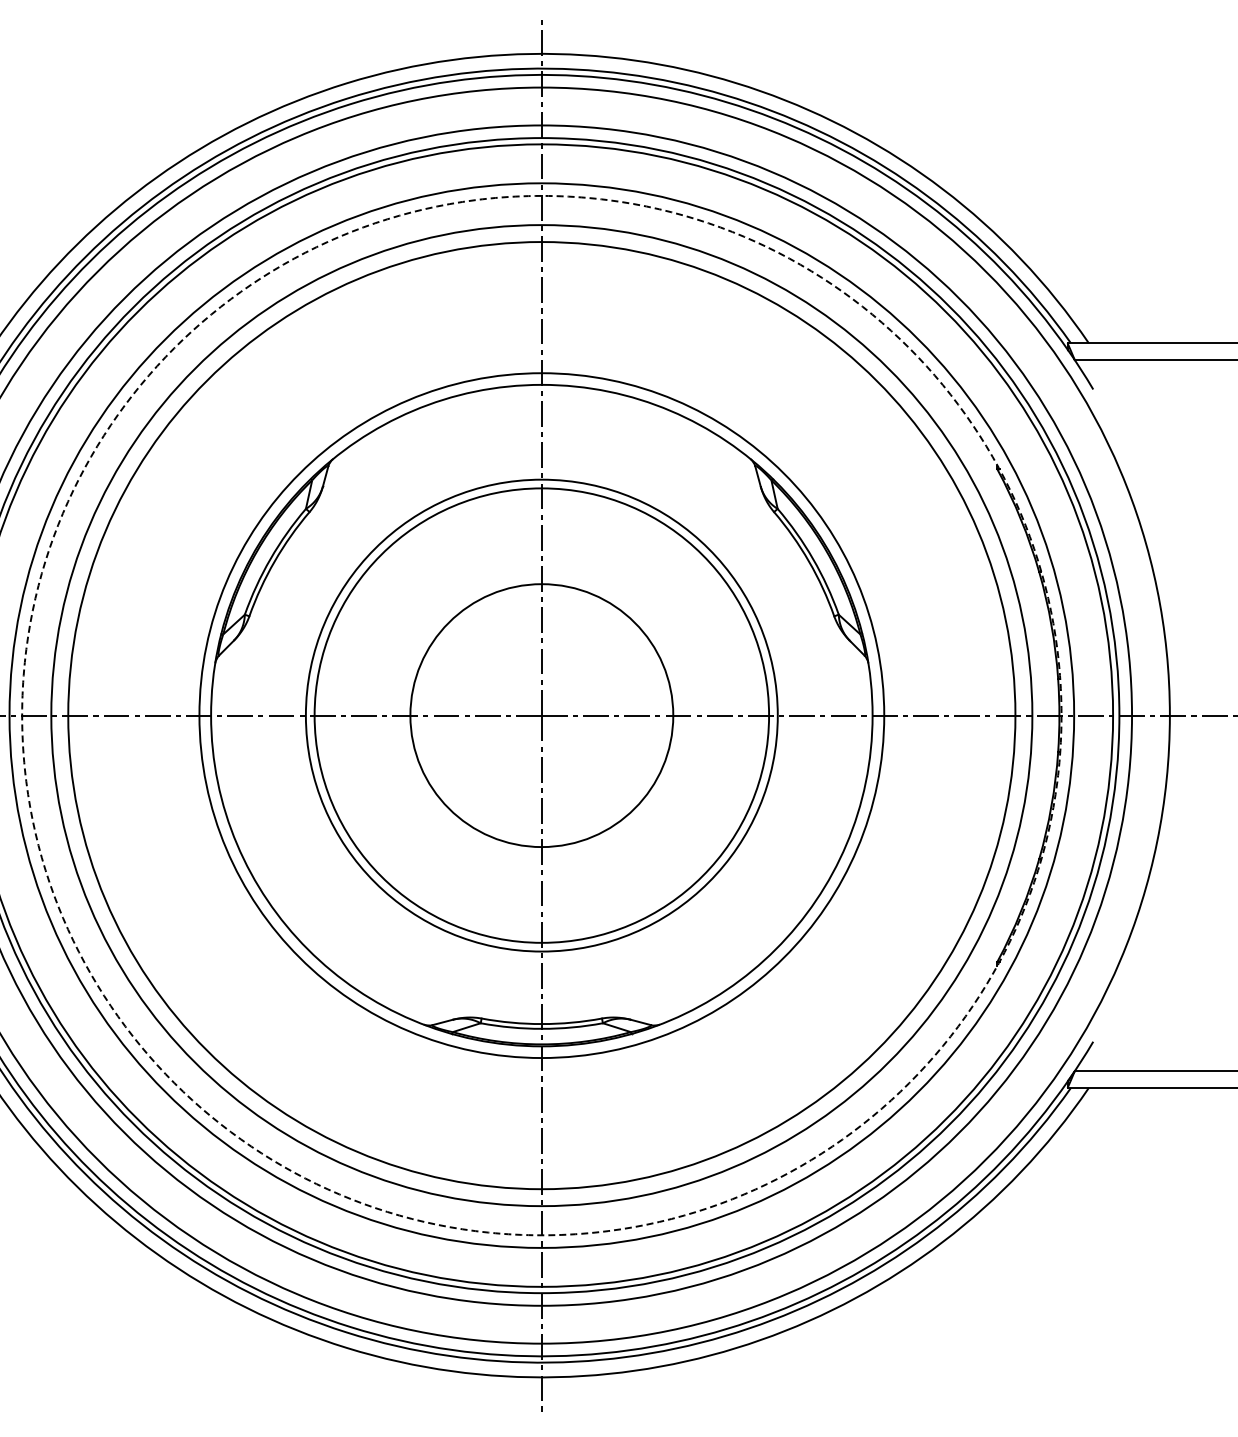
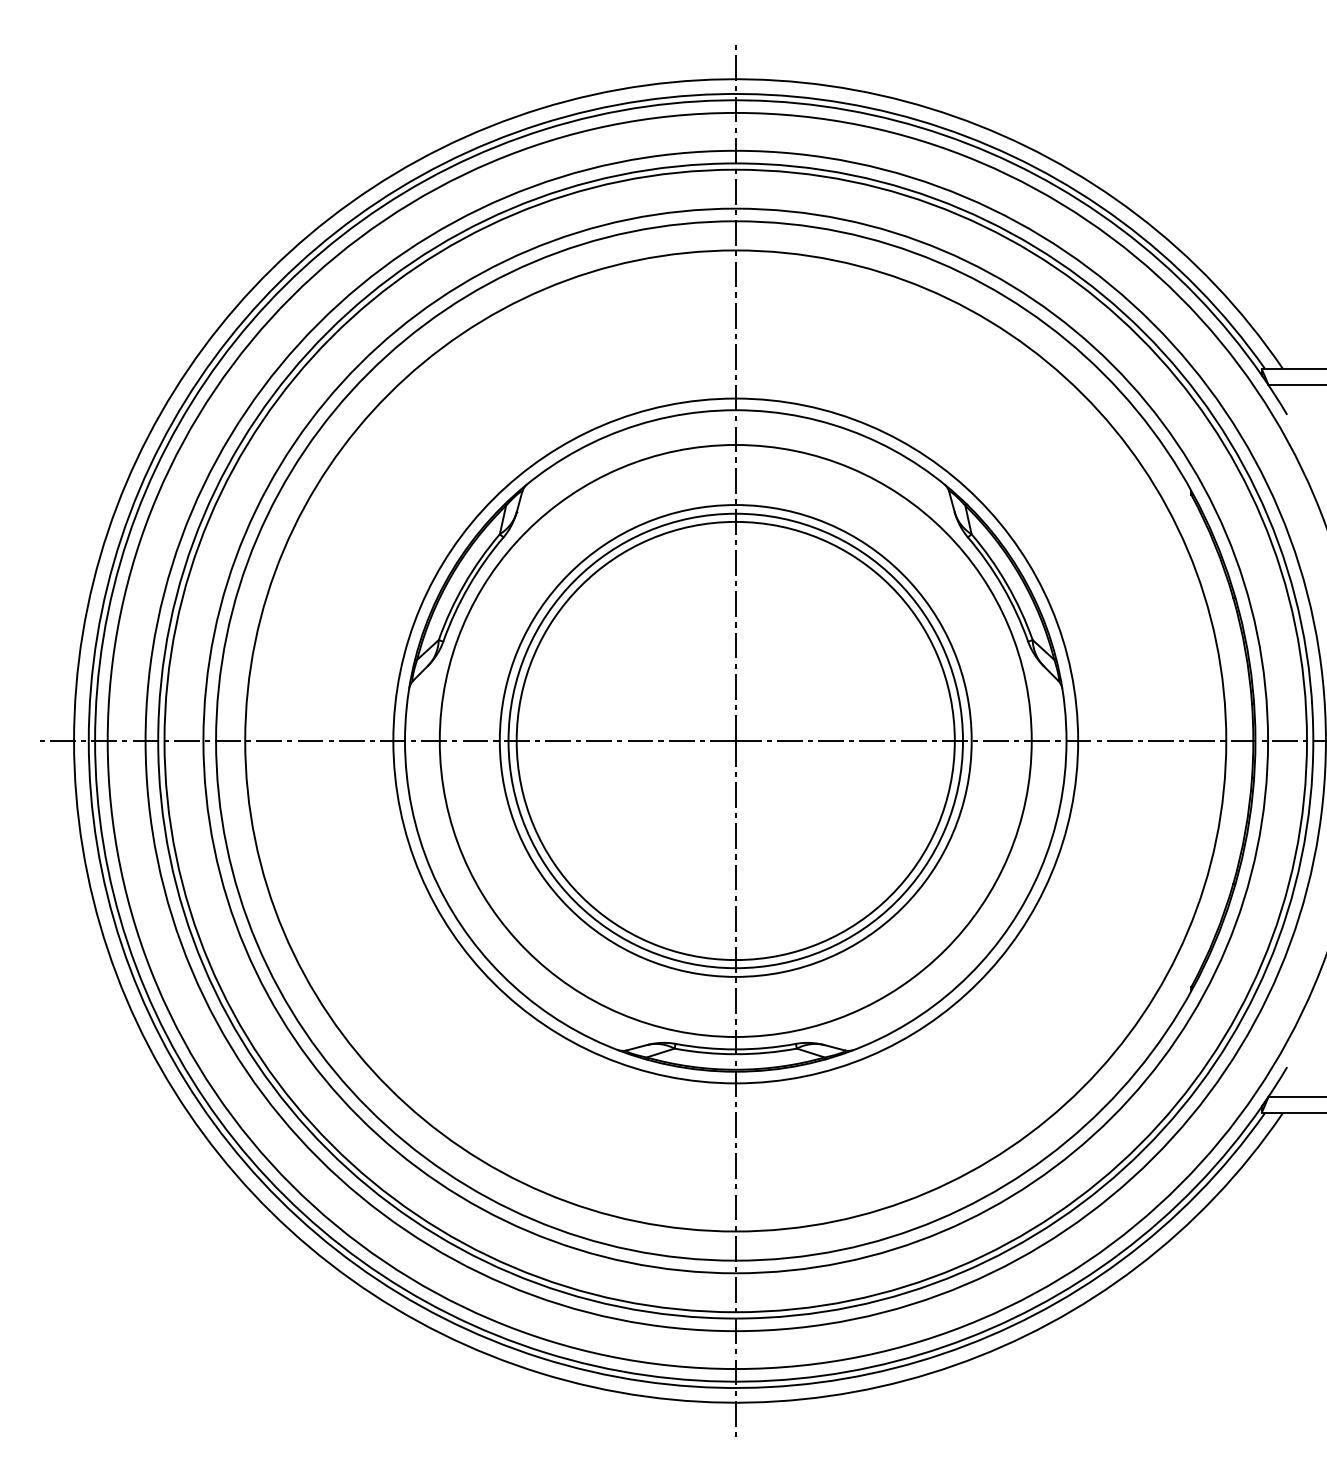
circle: (541, 715) -> (735, 740), dashed -> solid
circle: (541, 715) -> (735, 740), size x0.62
circle: (541, 715) -> (735, 740), size x1.67

